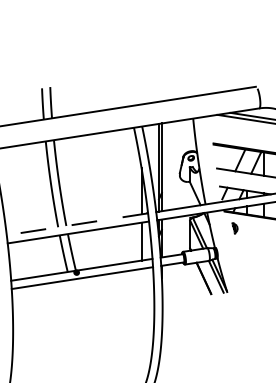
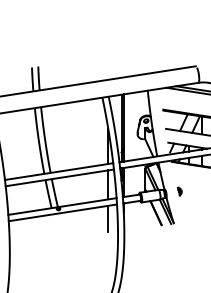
line: (76, 224) -> (58, 171), dashed -> solid
part: (234, 228) -> (179, 191), moved
line: (141, 285) -> (108, 218), added

